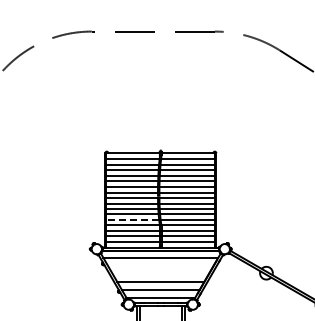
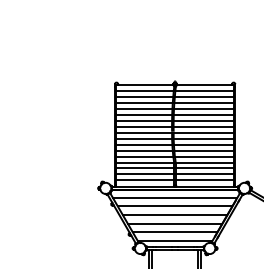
line: (132, 219) -> (144, 156), dashed -> solid
line: (160, 265) -> (174, 206), added
line: (160, 273) -> (174, 214), added

